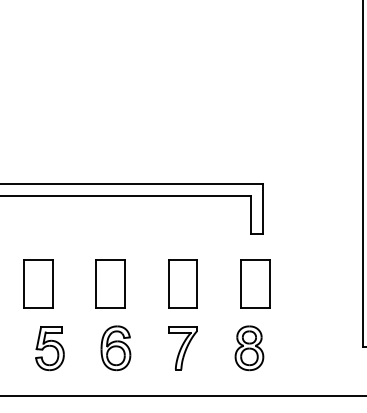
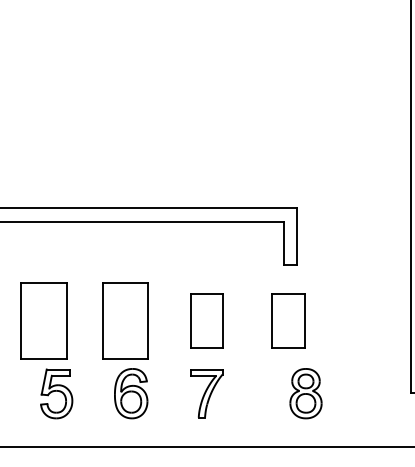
part: (38, 283) -> (43, 320), size x1.4
part: (110, 283) -> (125, 320), size x1.4
part: (249, 348) -> (305, 393), moved

